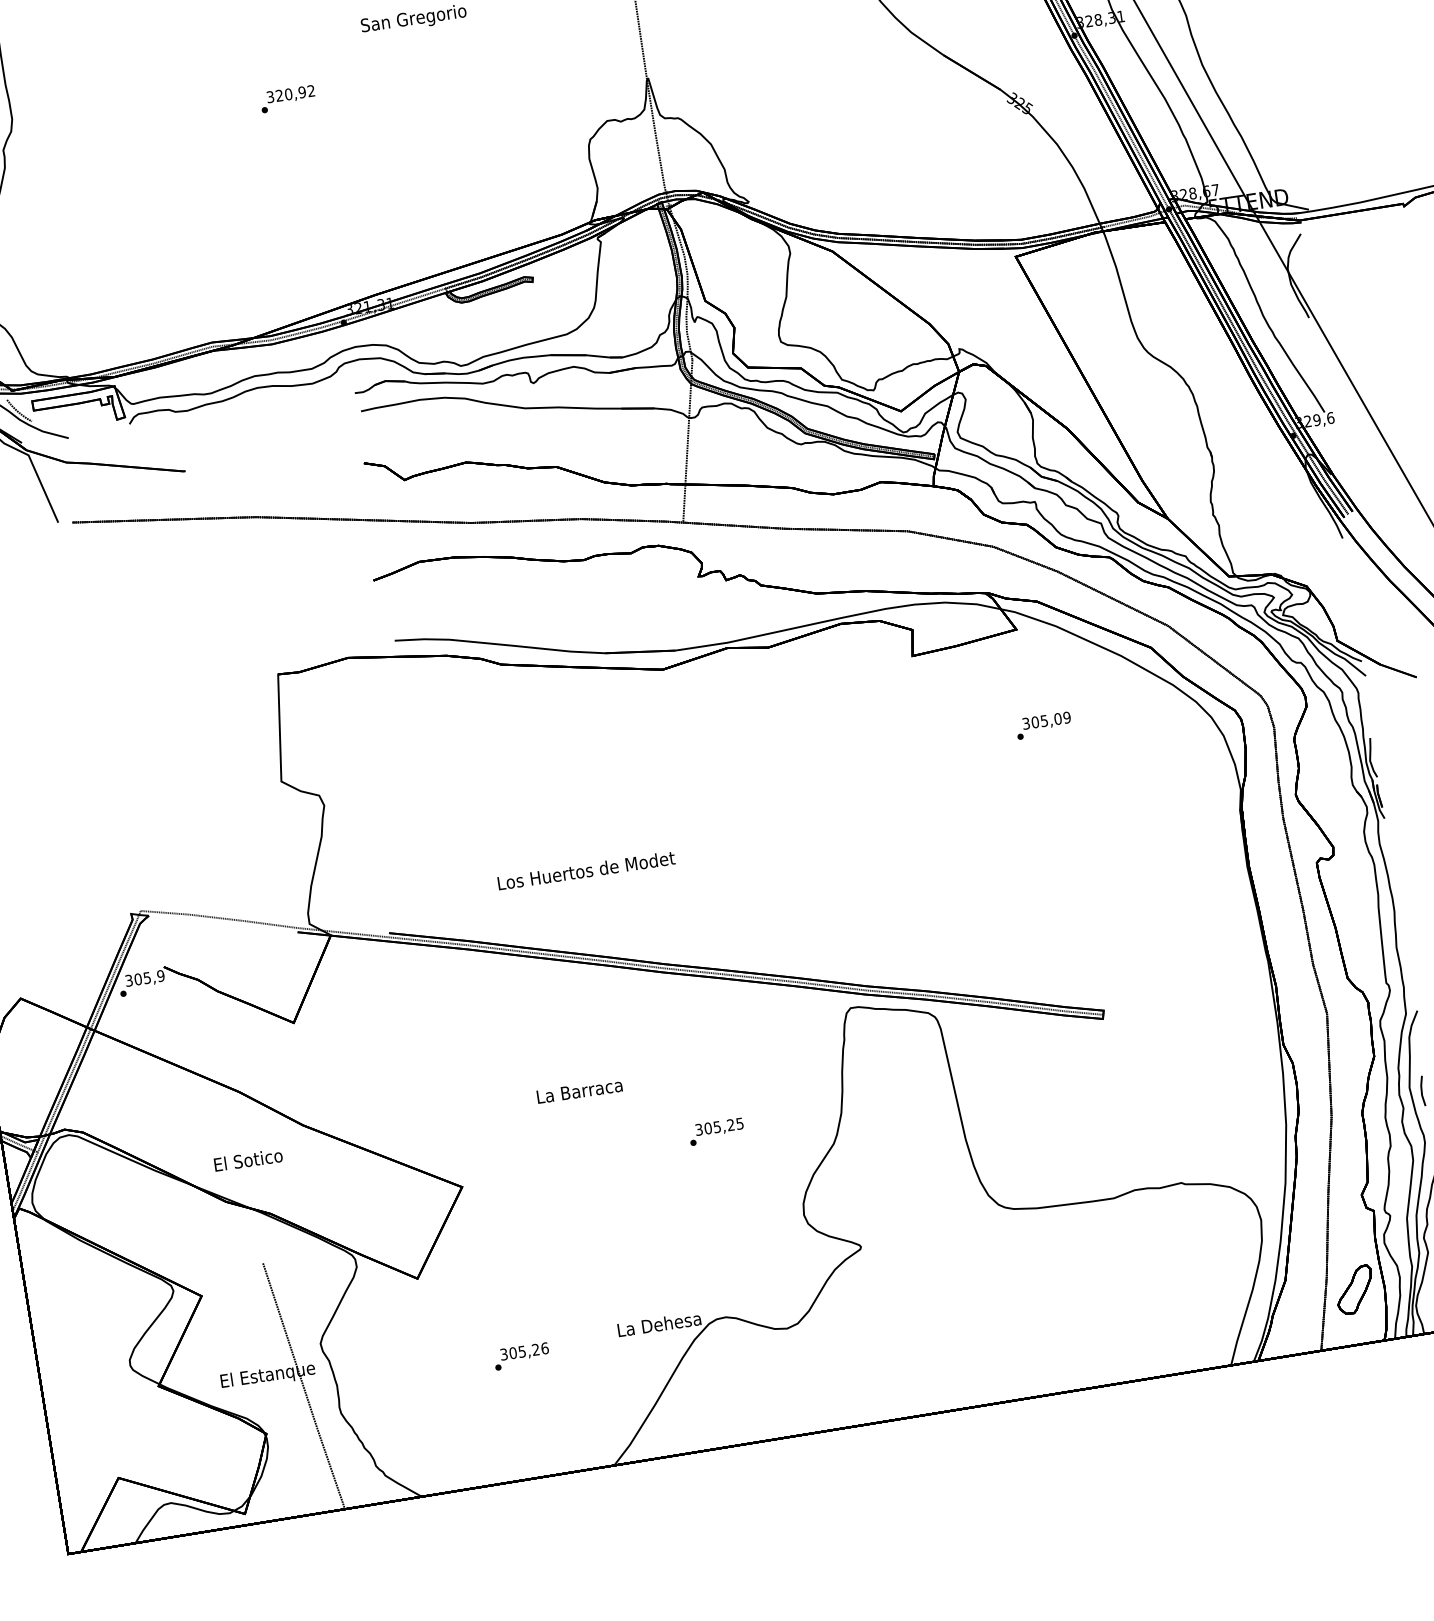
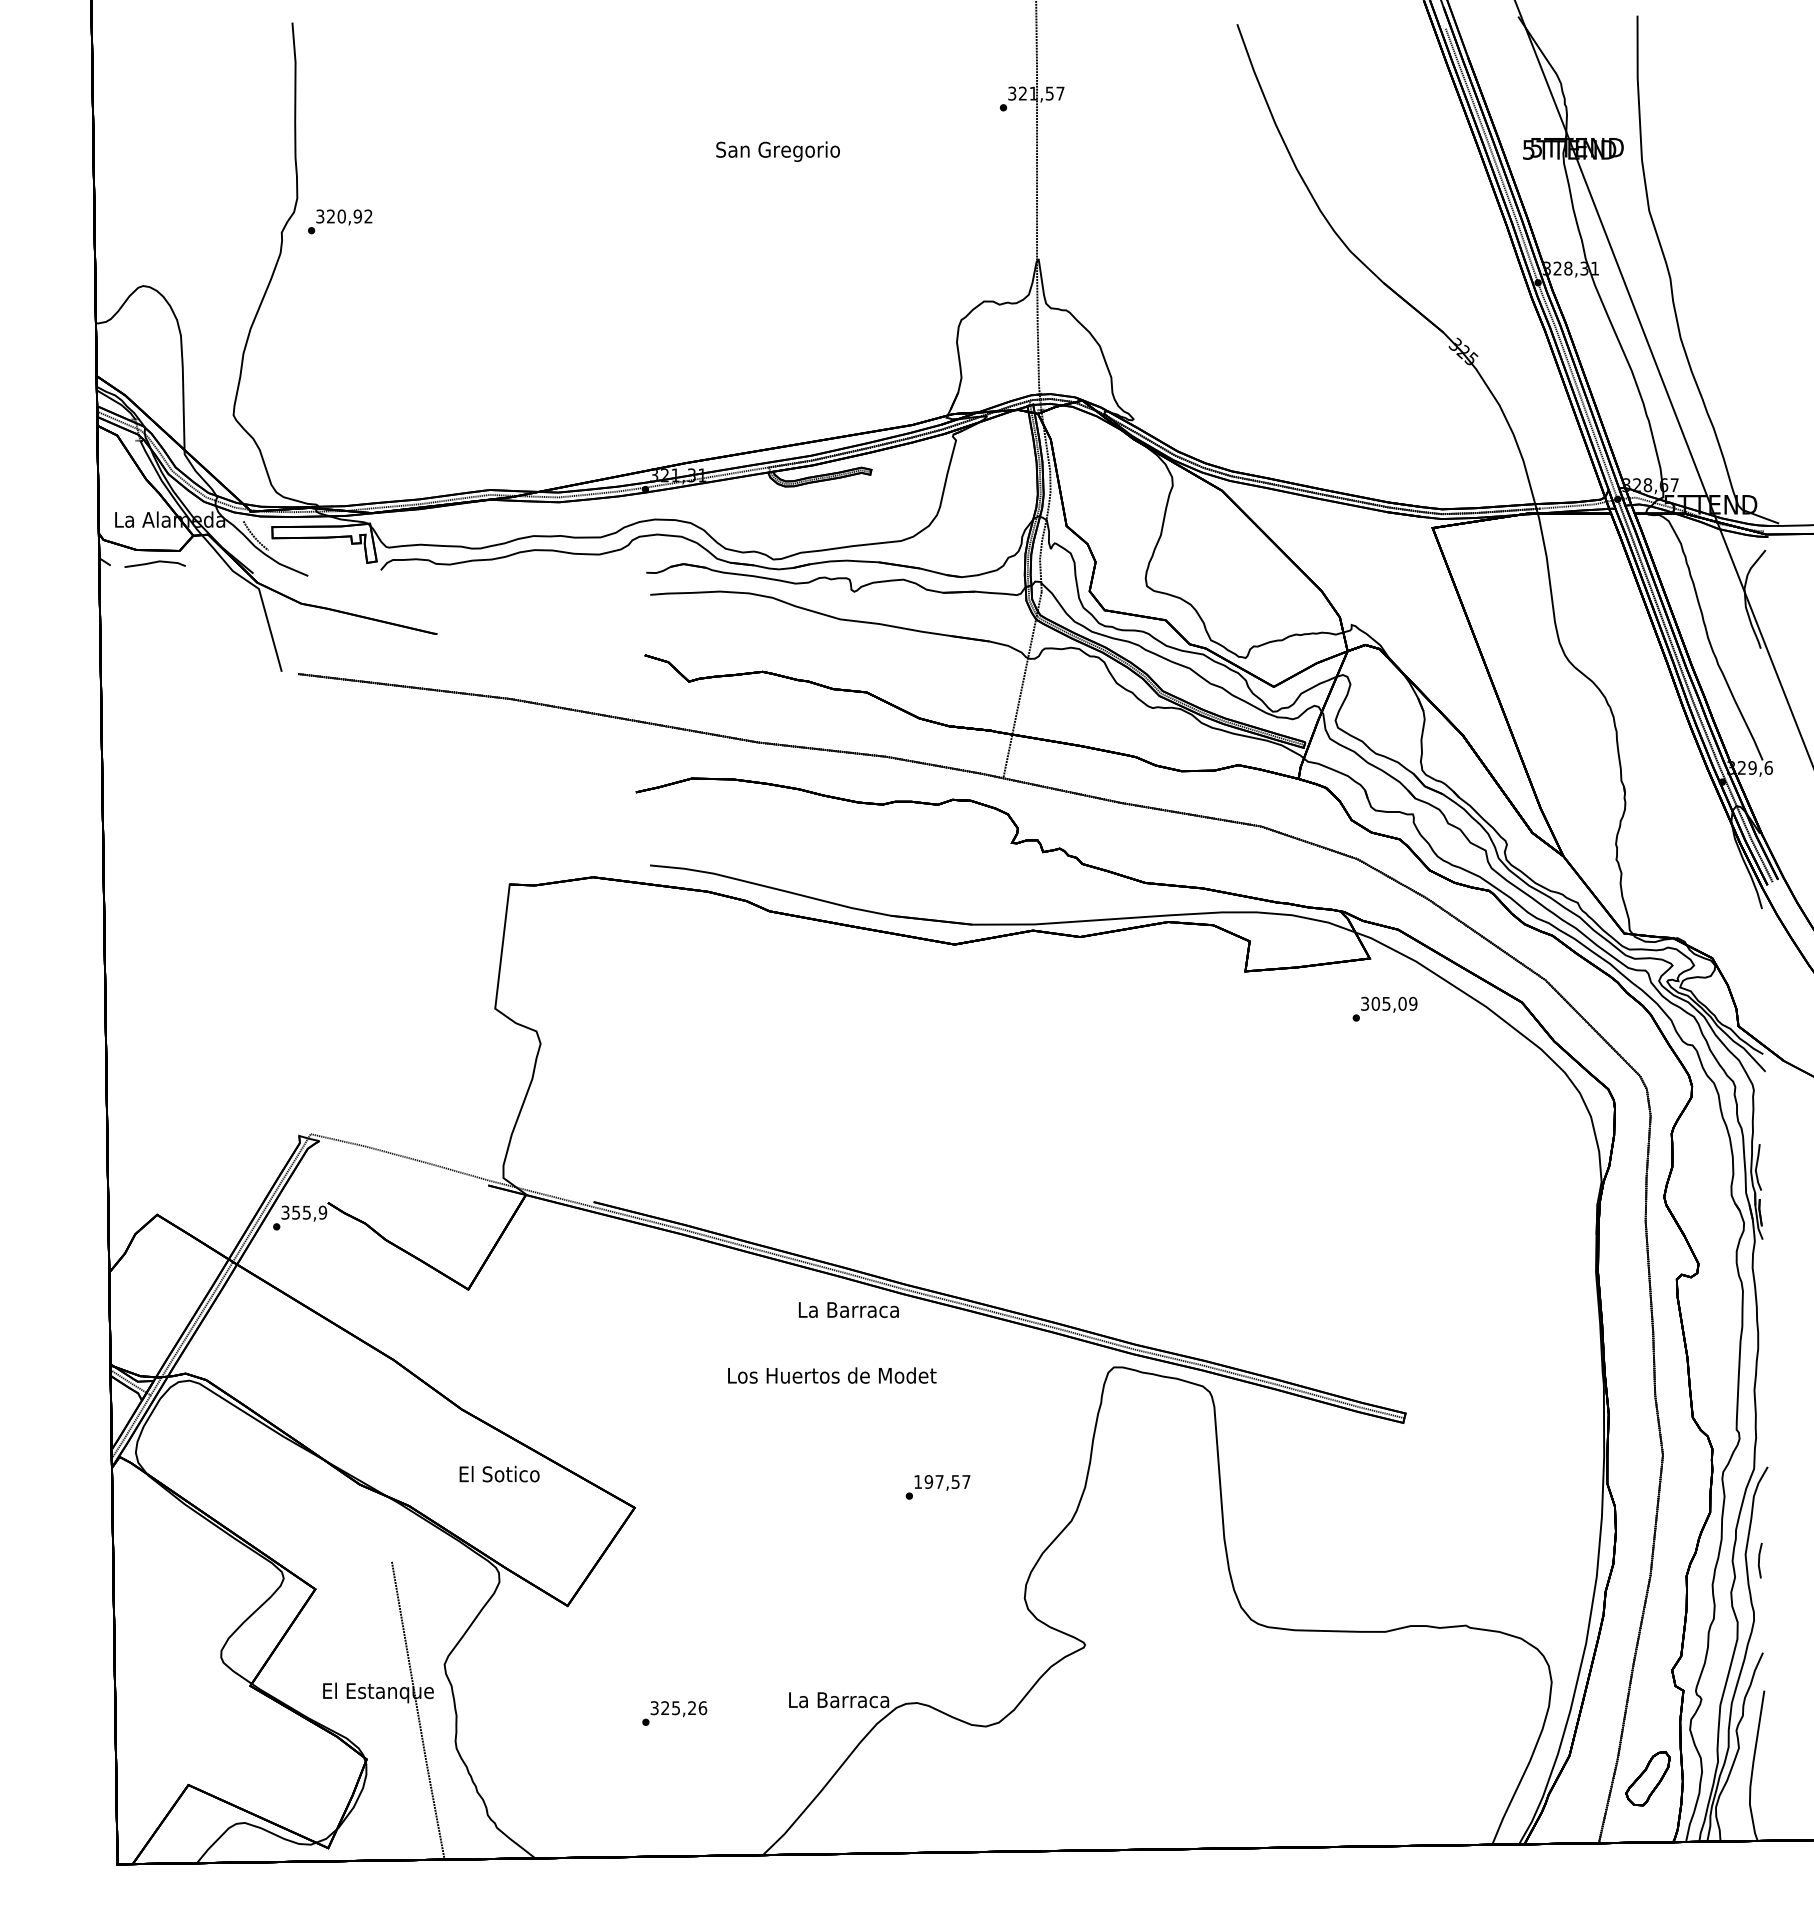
text: (288, 98) -> (340, 221), moved
text: (1043, 725) -> (1384, 1008), moved
text: (586, 870) -> (832, 1375), moved
text: (138, 979) -> (296, 1212), 305,9 -> 355,9
text: (579, 1090) -> (848, 1309), moved
text: (719, 1126) -> (942, 1481), 305,25 -> 197,57
text: (248, 1159) -> (499, 1473), moved
text: (659, 1323) -> (839, 1699), La Dehesa -> La Barraca
text: (513, 1353) -> (665, 1708), 305,26 -> 325,26

